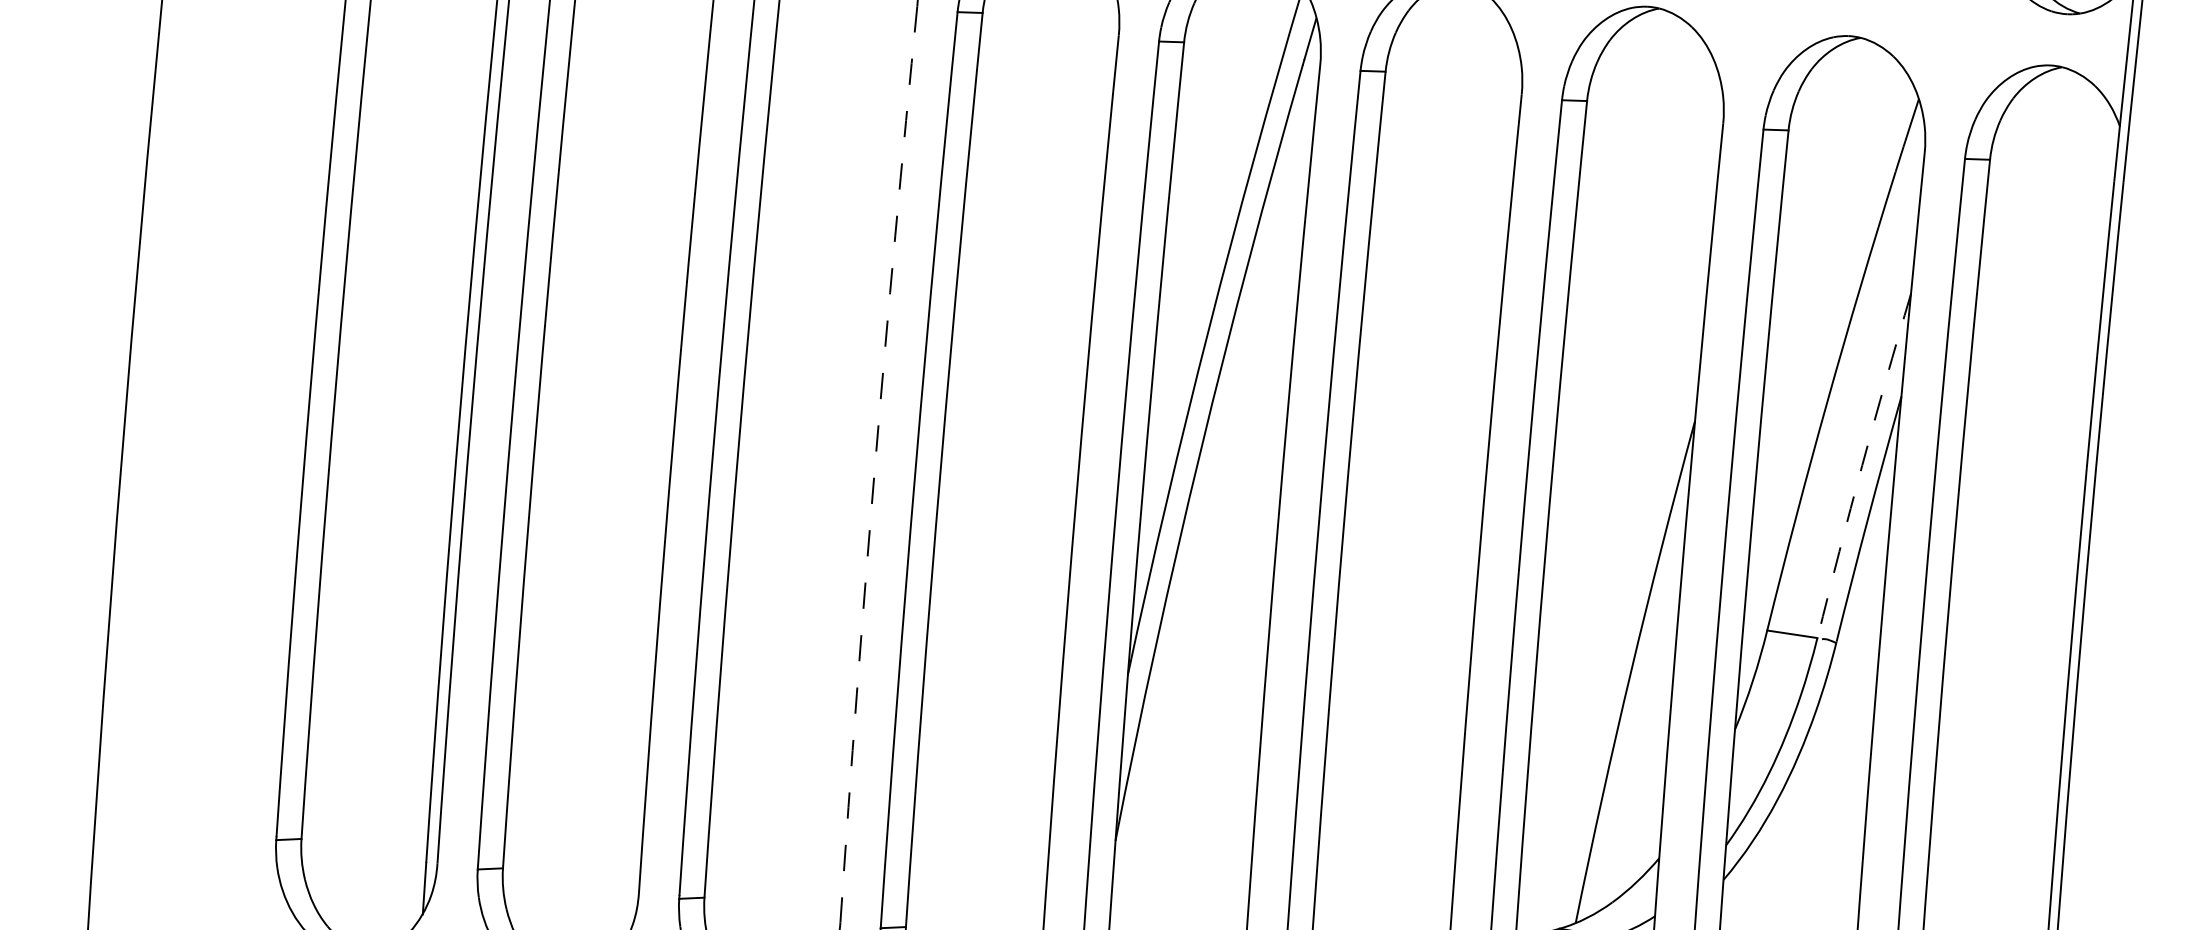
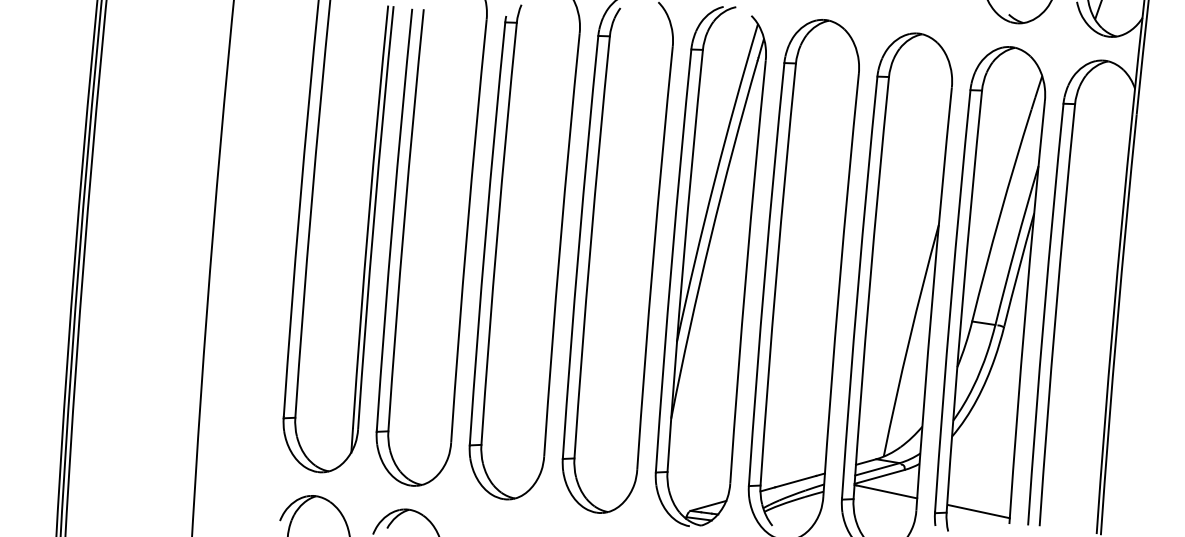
arc: (875, 463) -> (560, 244), dashed -> solid
arc: (1863, 465) -> (1016, 245), dashed -> solid

